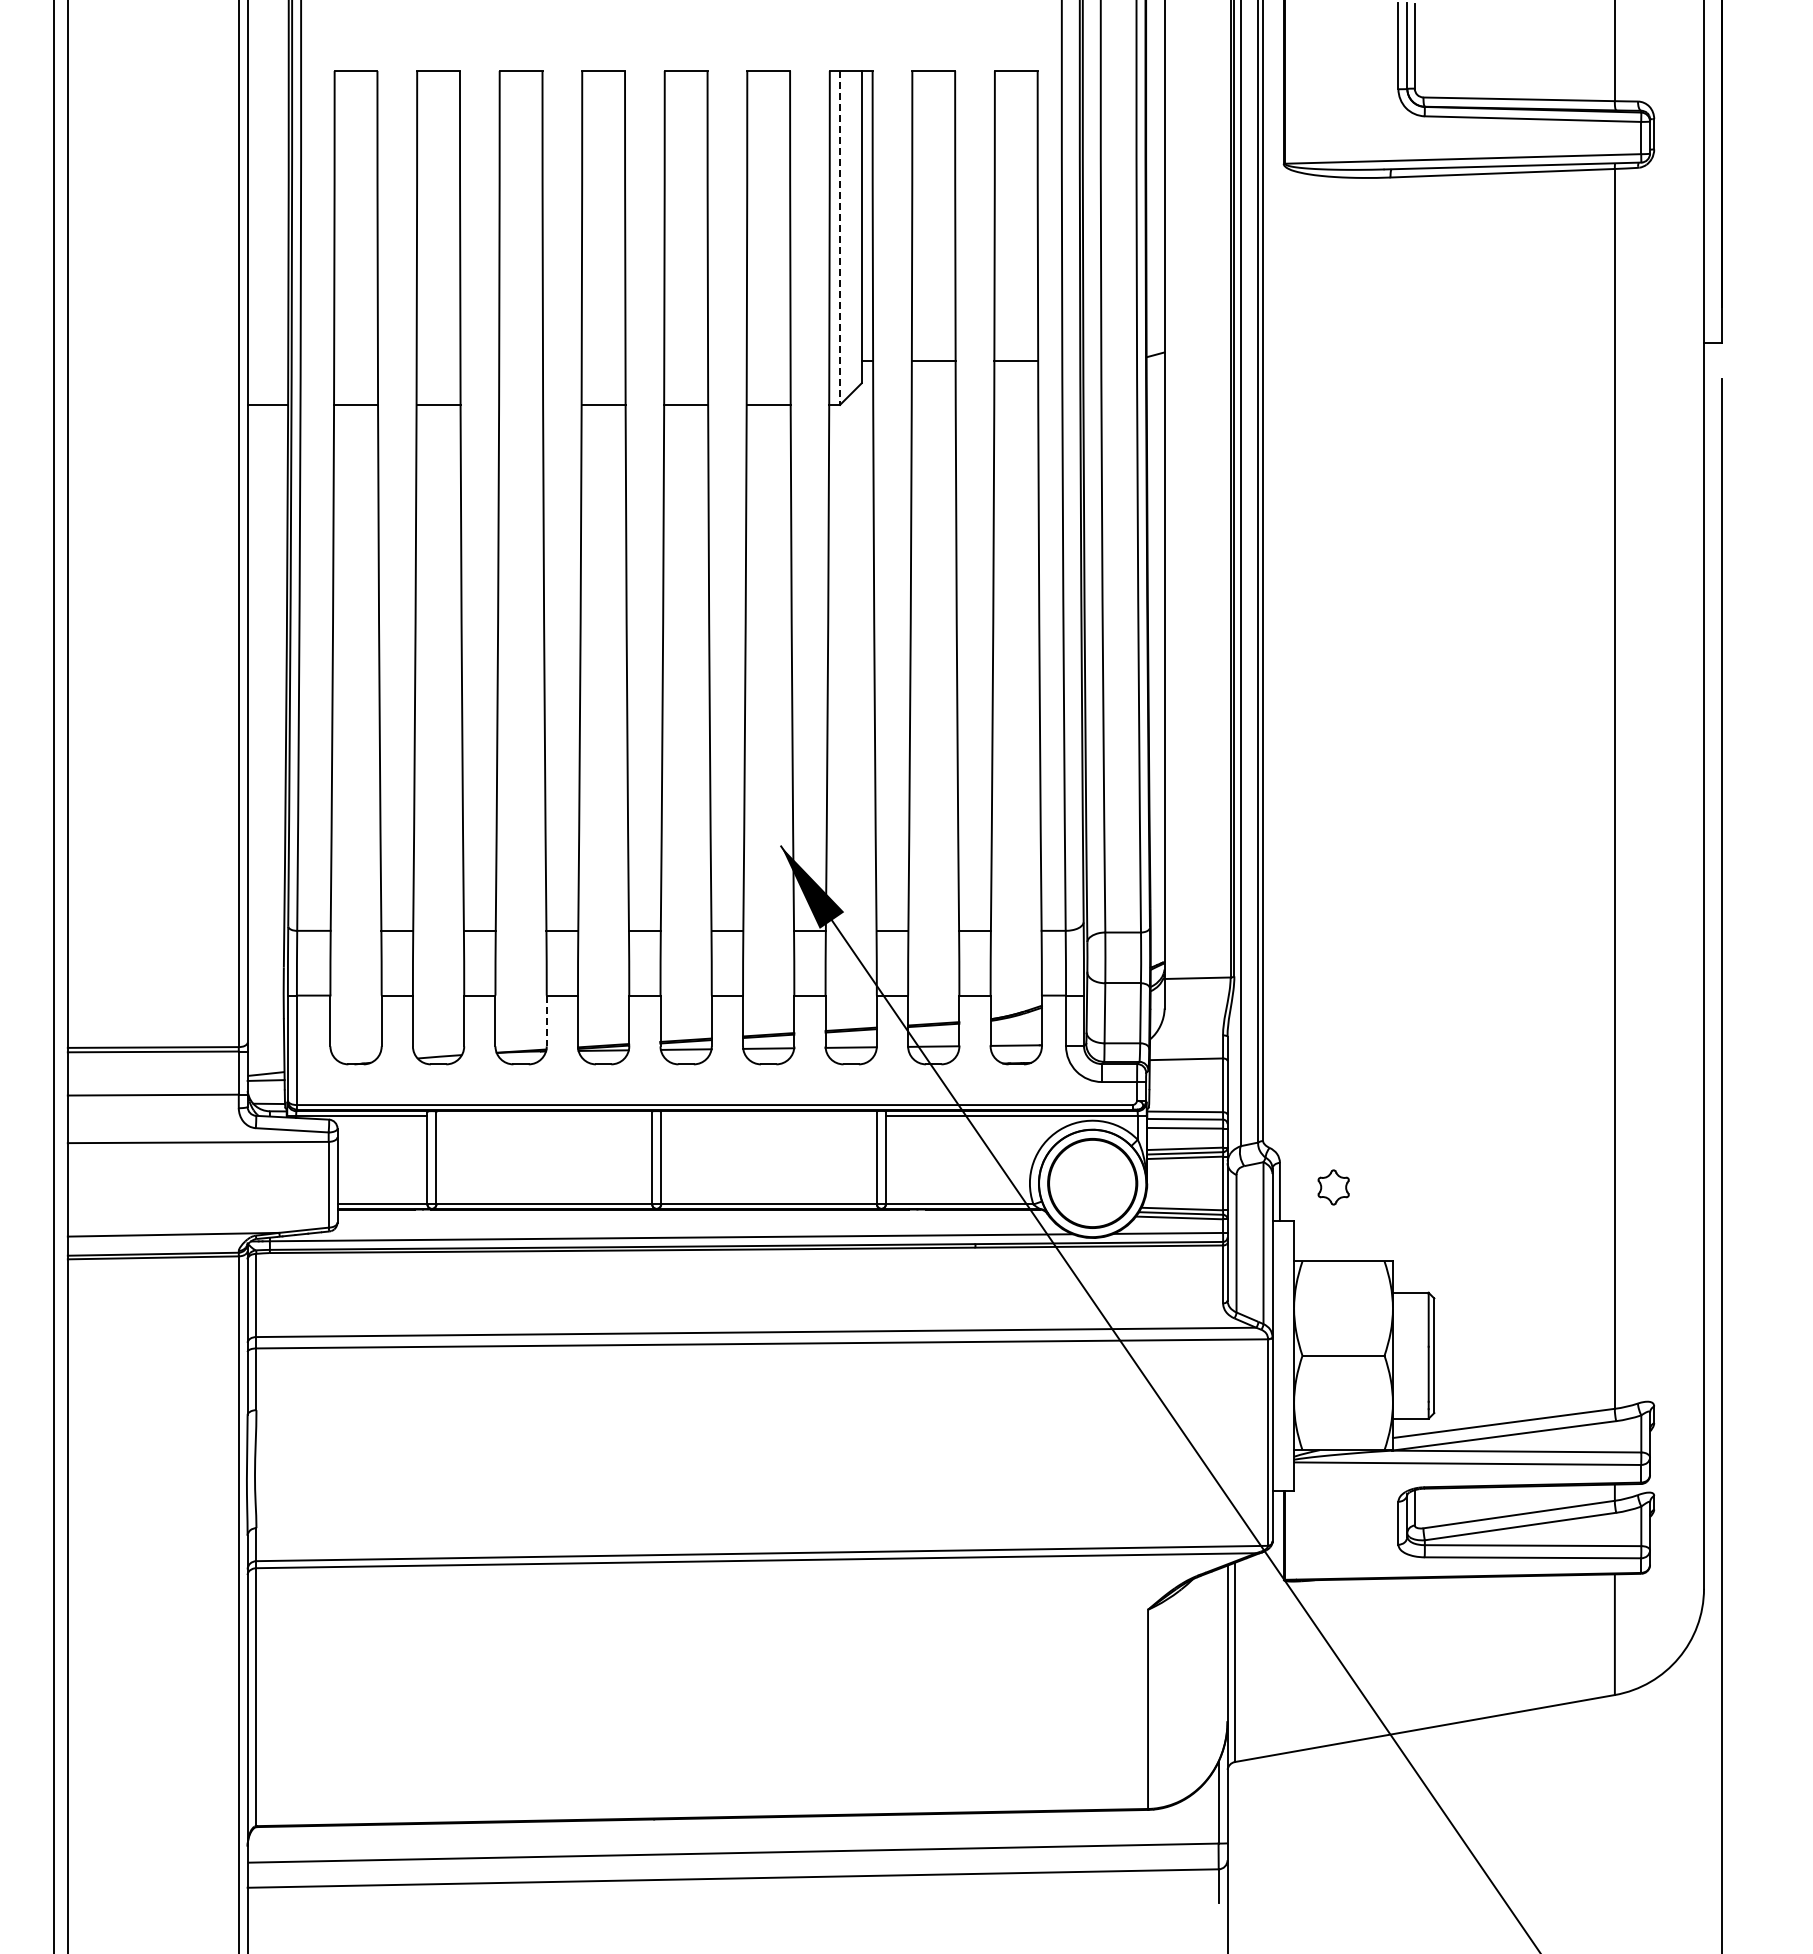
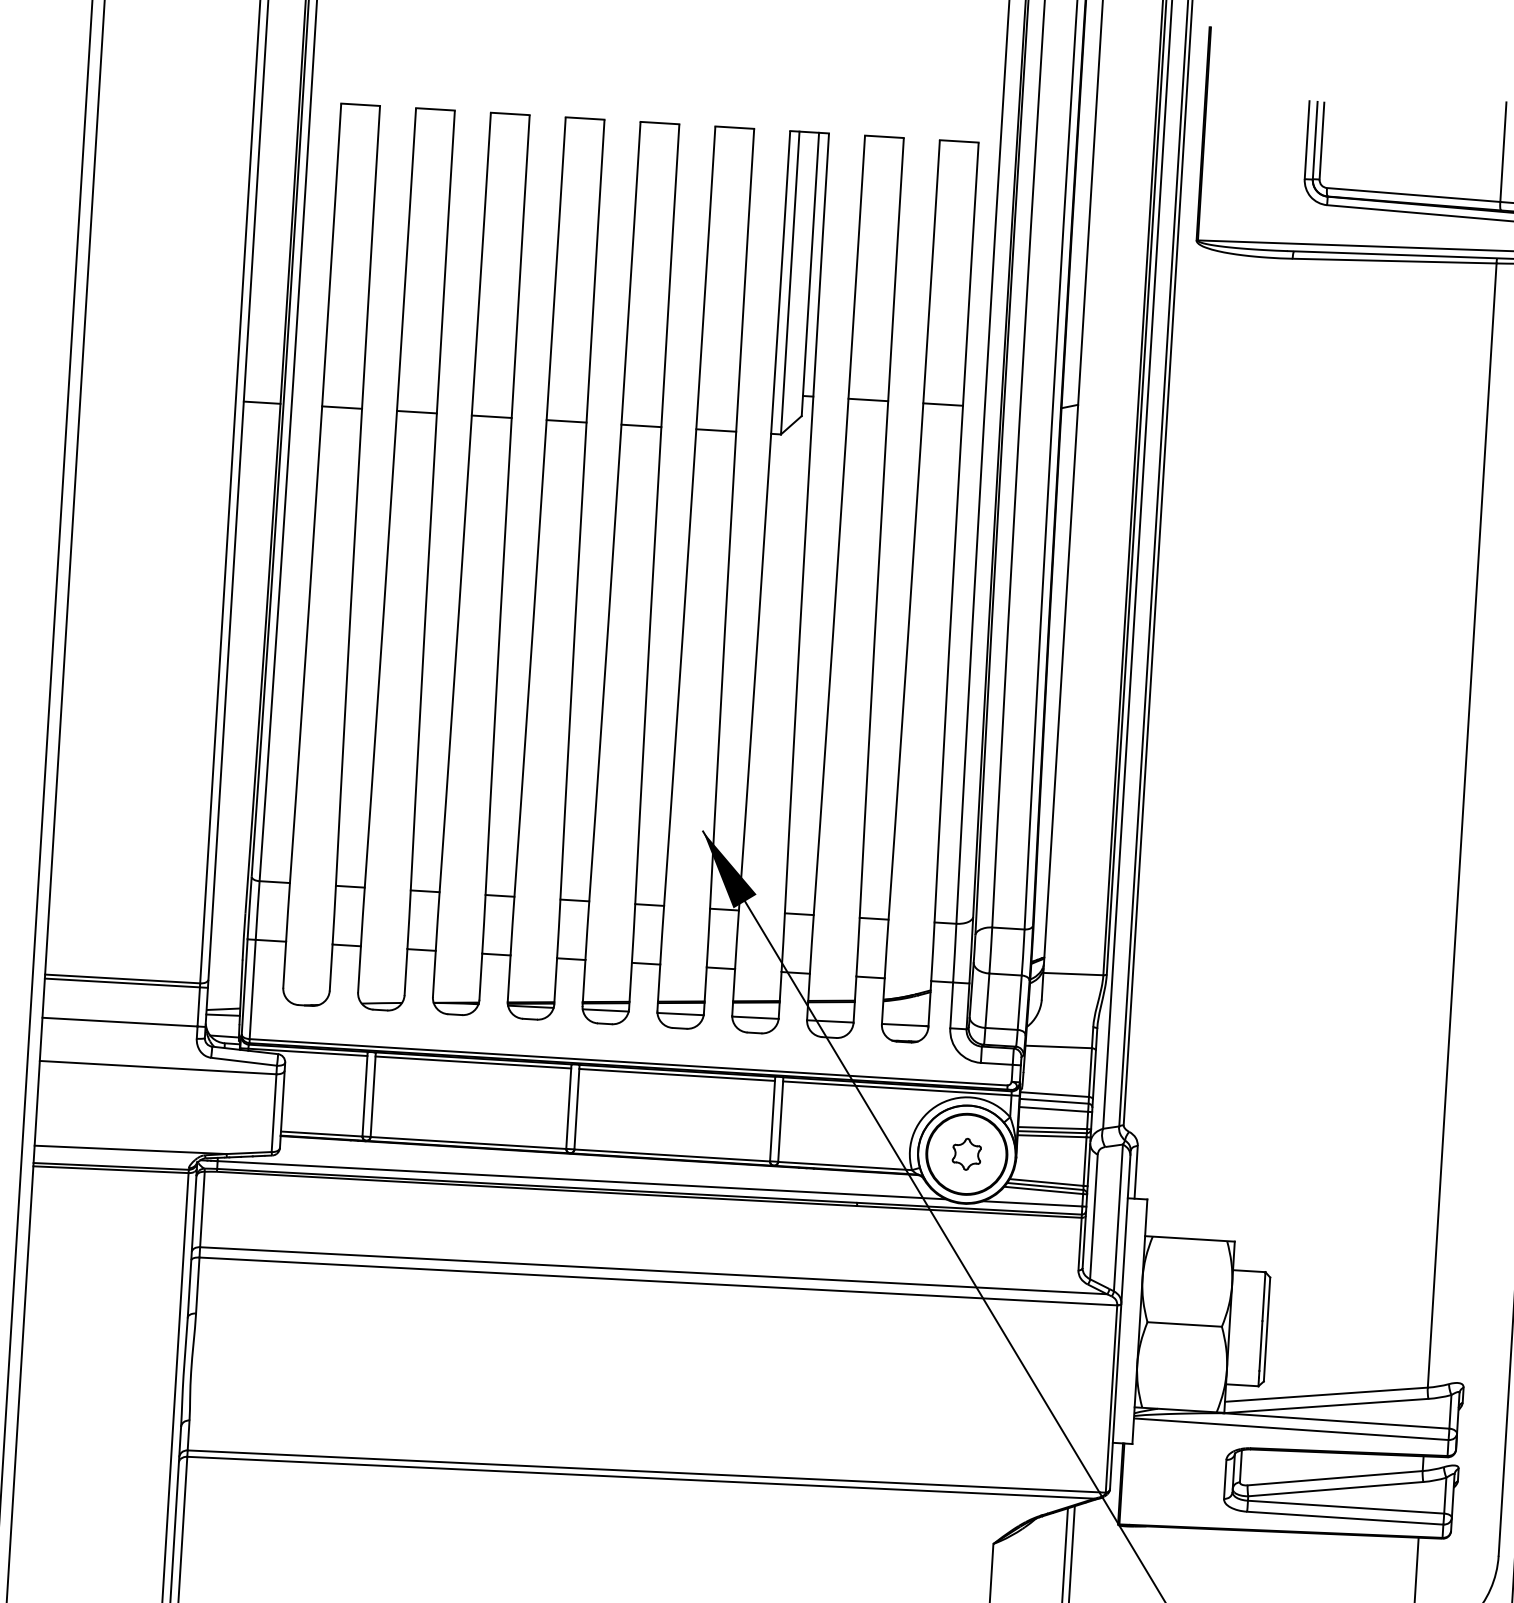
line: (840, 237) -> (790, 282), dashed -> solid
line: (521, 404) -> (492, 416), added
line: (546, 1021) -> (480, 977), dashed -> solid
line: (544, 1115) -> (473, 1062), added
line: (768, 1115) -> (676, 1074), added
part: (1333, 1187) -> (966, 1154), moved

